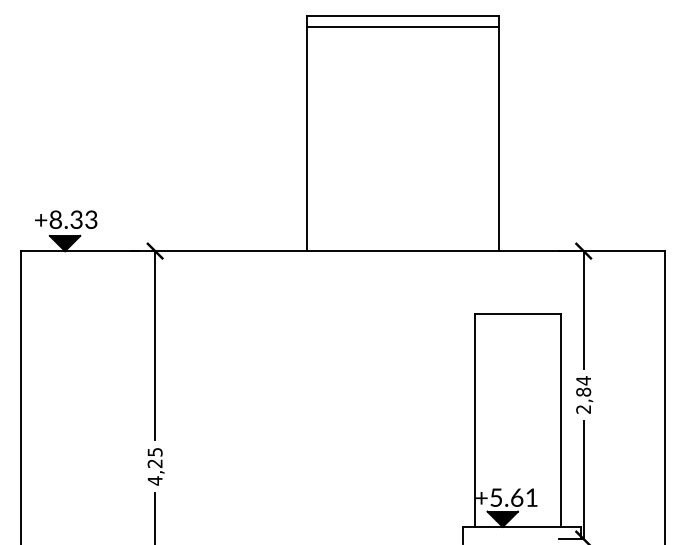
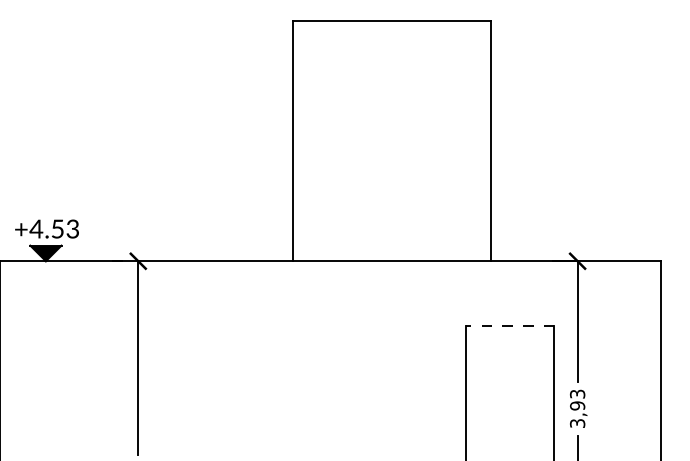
line: (402, 26) -> (391, 30), removed
text: (65, 219) -> (46, 228), +8.33 -> +4.53
line: (517, 313) -> (509, 325), solid -> dashed
text: (583, 394) -> (577, 408), 2,84 -> 3,93

